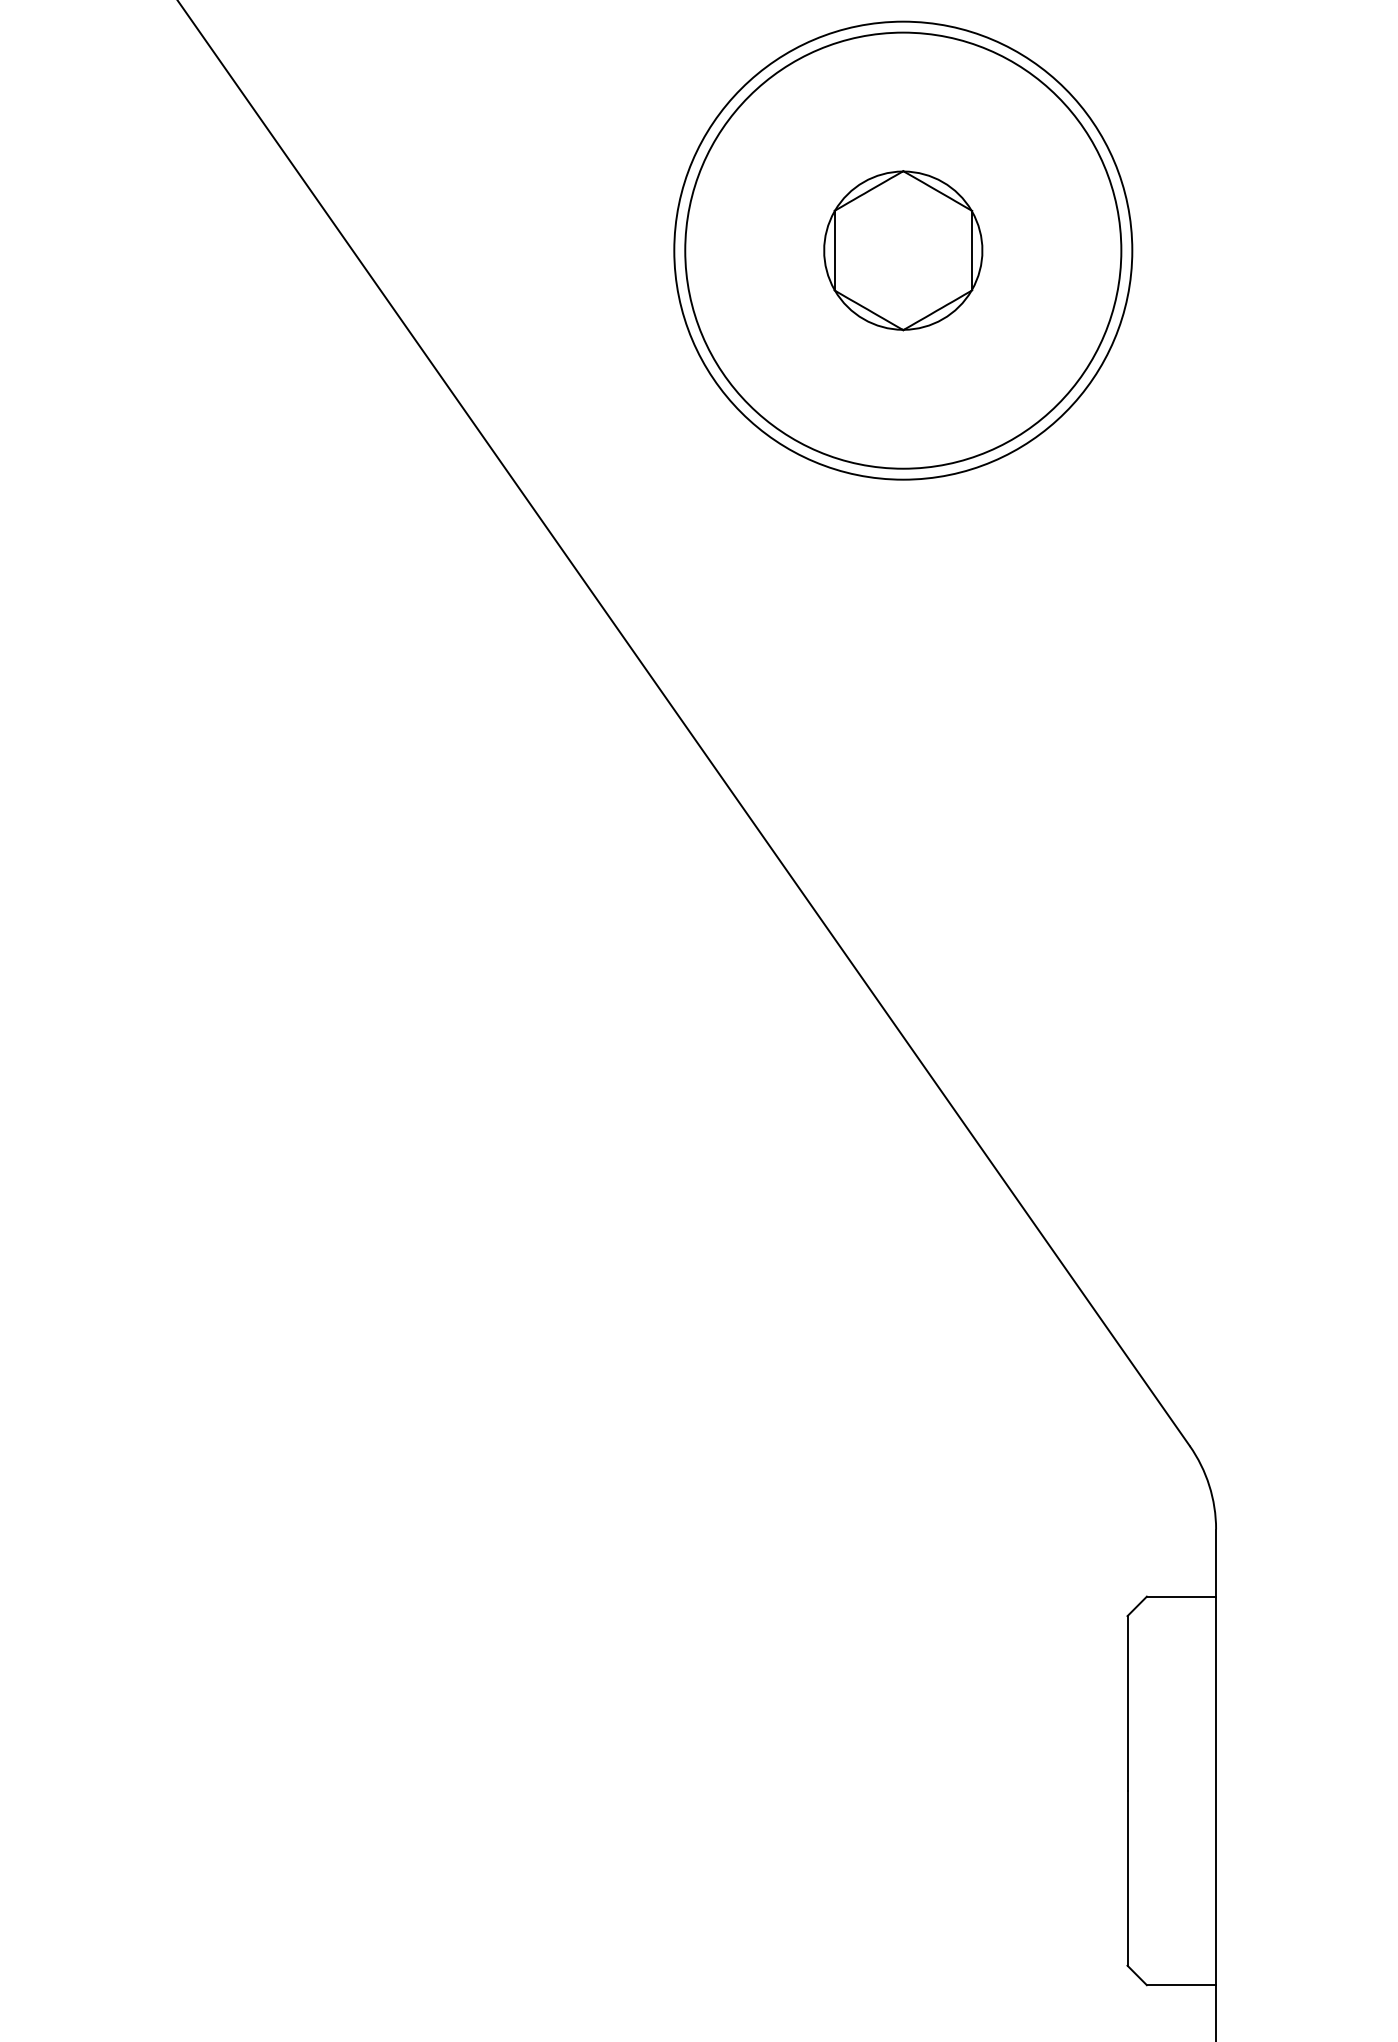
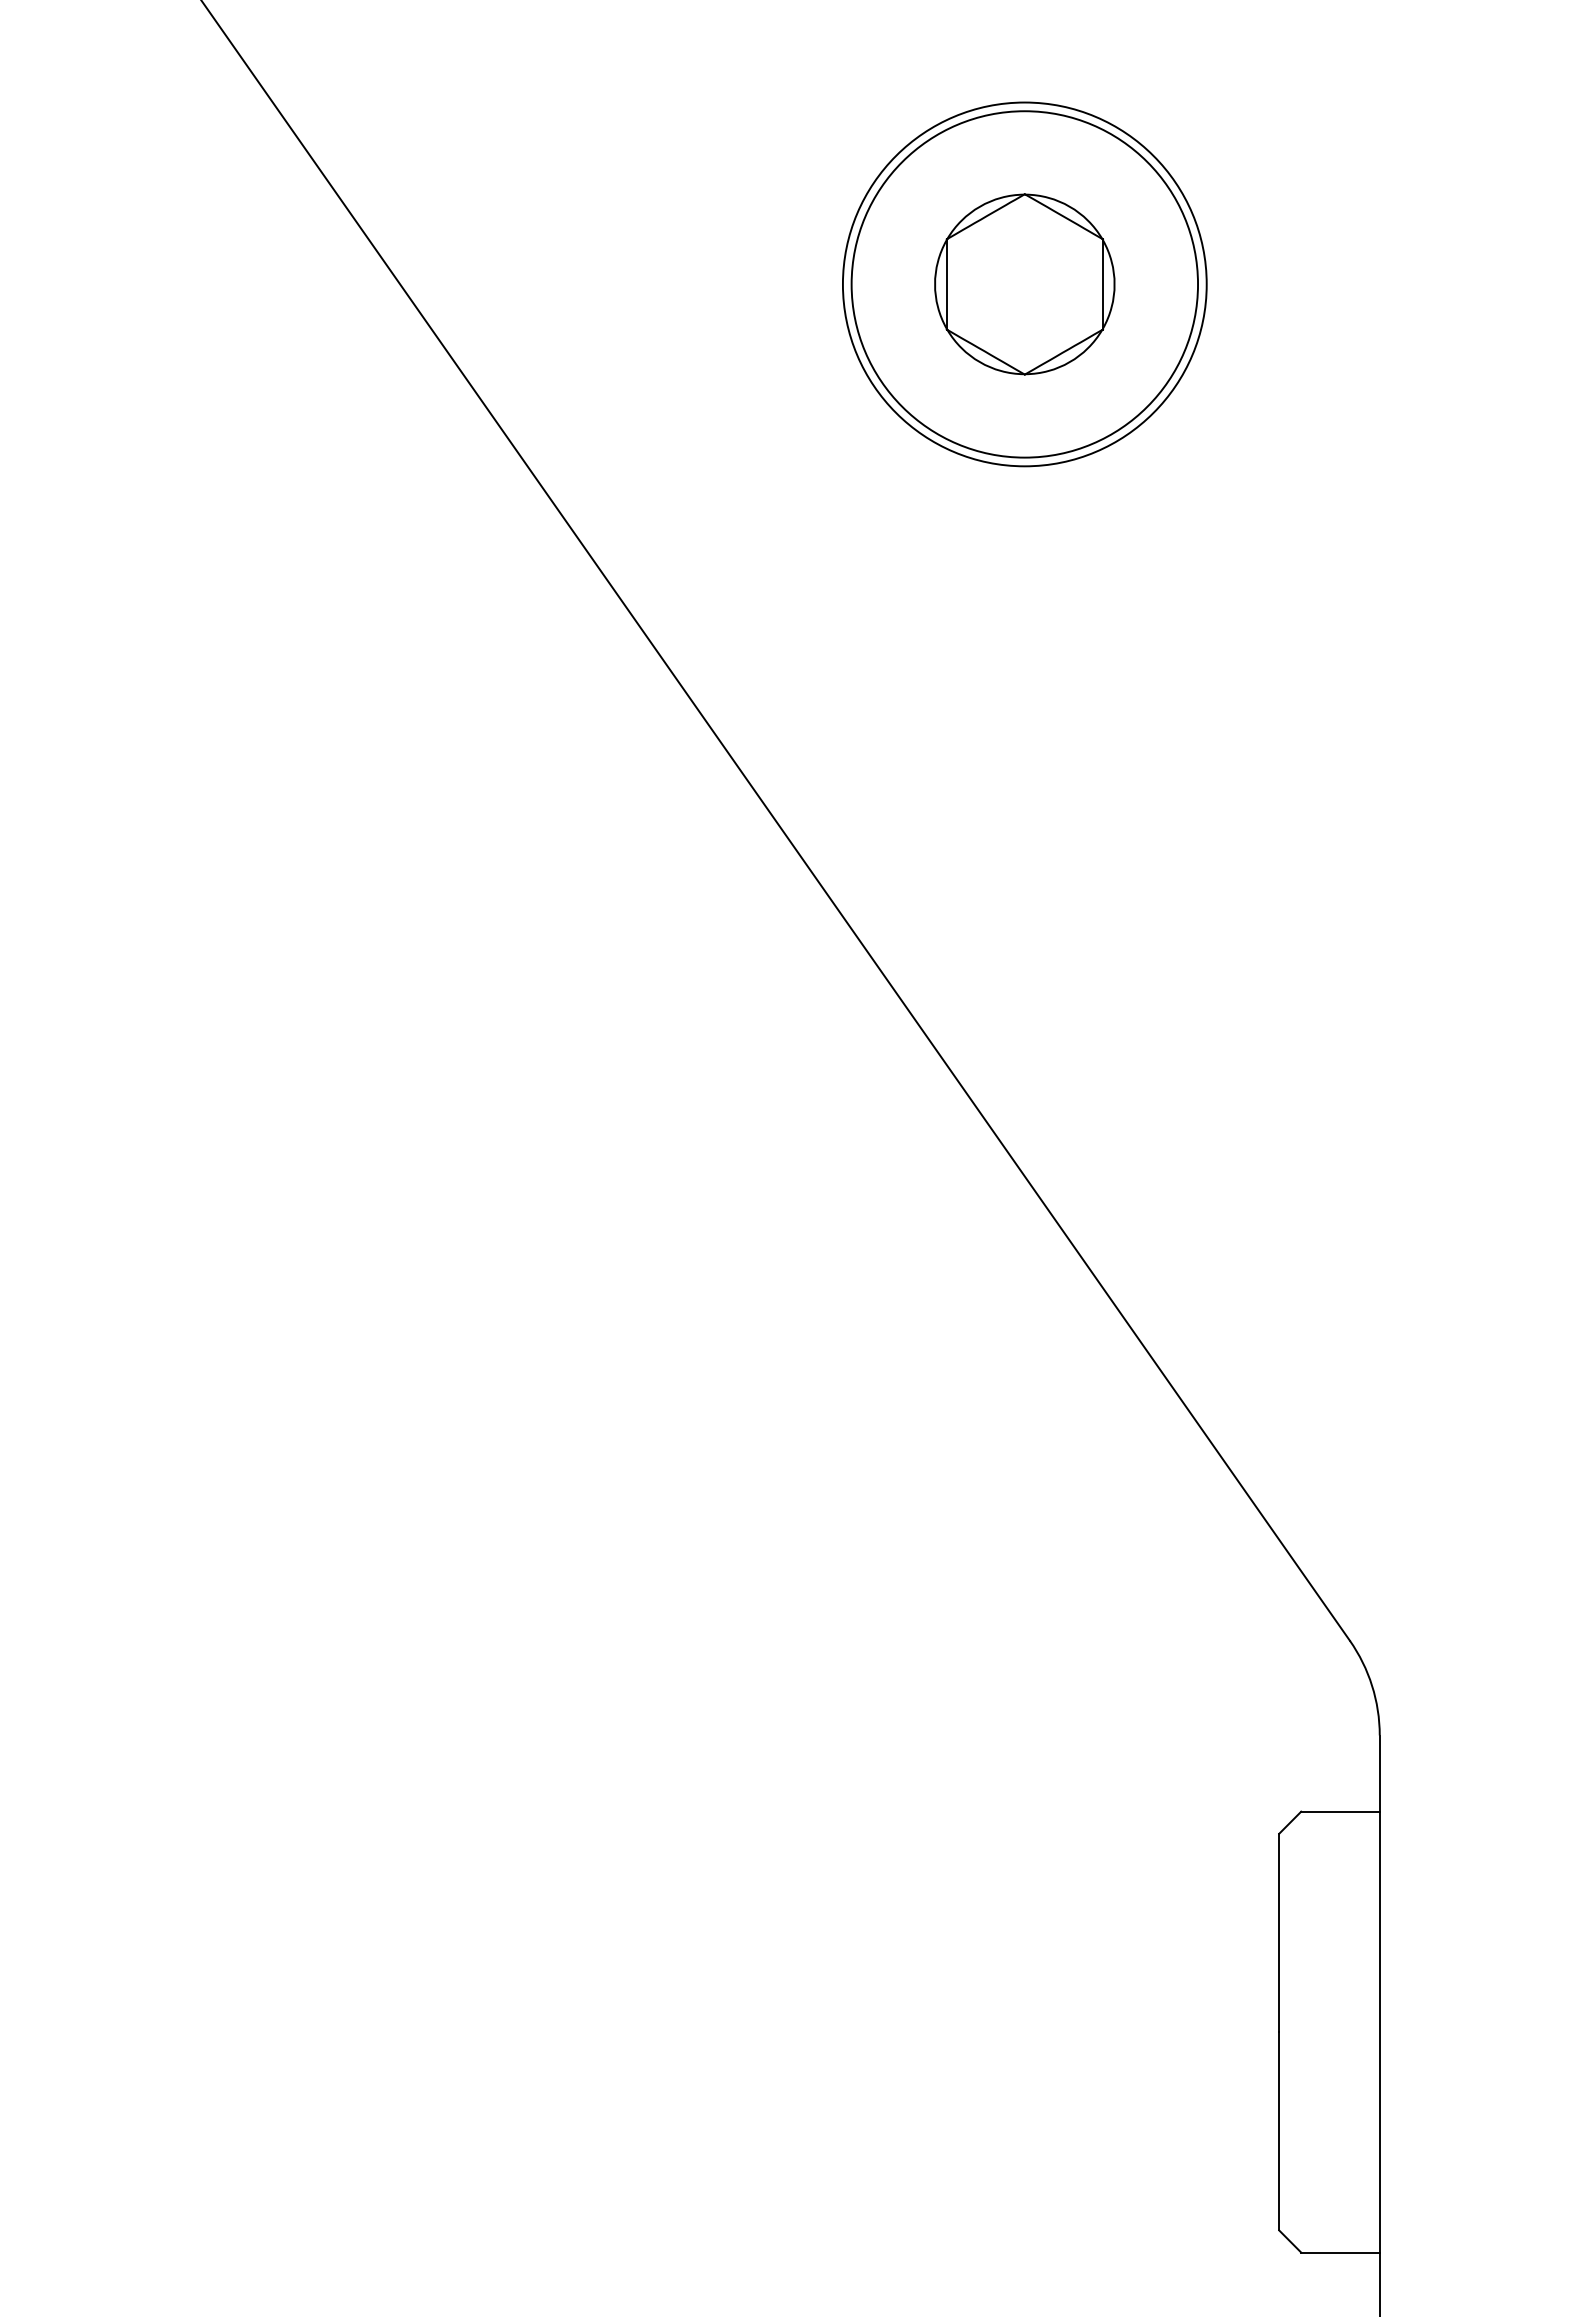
circle: (903, 250) -> (1024, 284), size x0.7
circle: (903, 250) -> (1024, 284), size x0.7

